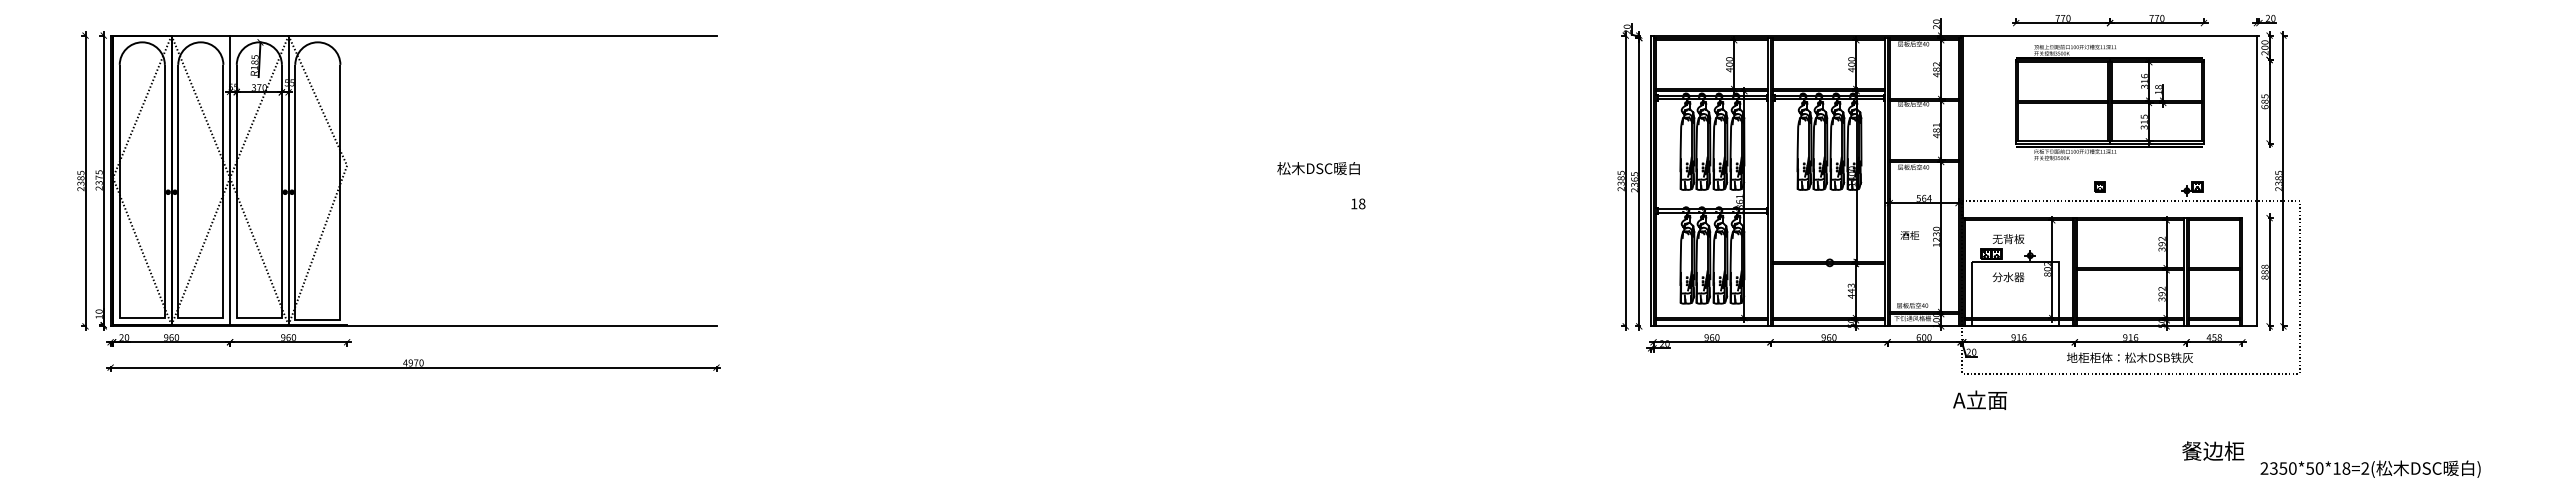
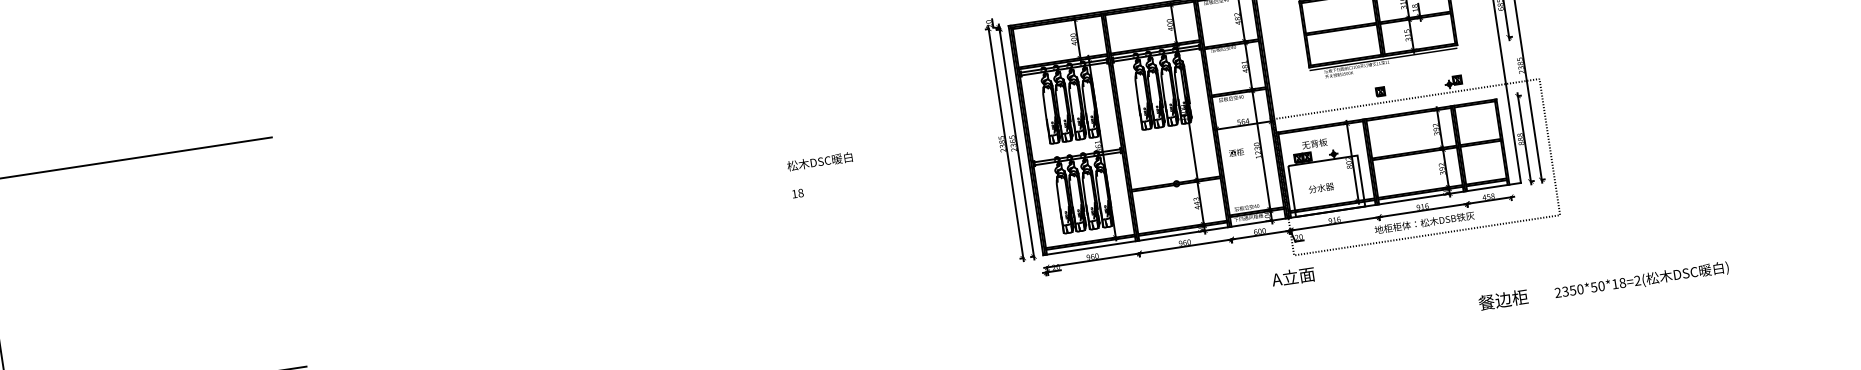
text: (1318, 168) -> (819, 161), moved
text: (2008, 277) -> (1321, 188), moved
text: (1980, 399) -> (1293, 276), moved
text: (2213, 450) -> (1503, 299), moved
text: (2370, 468) -> (1641, 280), moved

